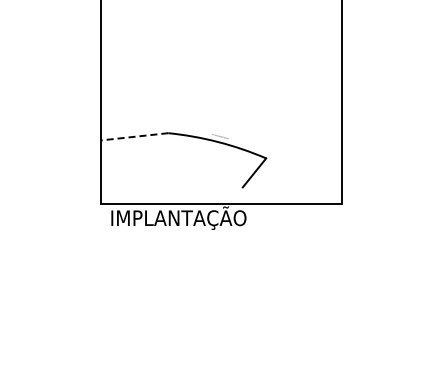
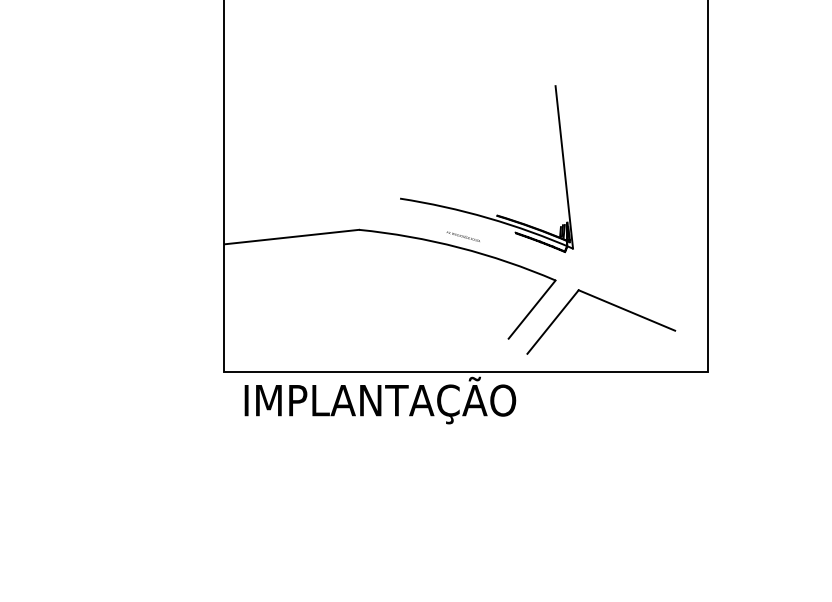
part: (223, 123) -> (469, 210), added
line: (134, 136) -> (291, 236), dashed -> solid
part: (292, 170) -> (608, 304), added

